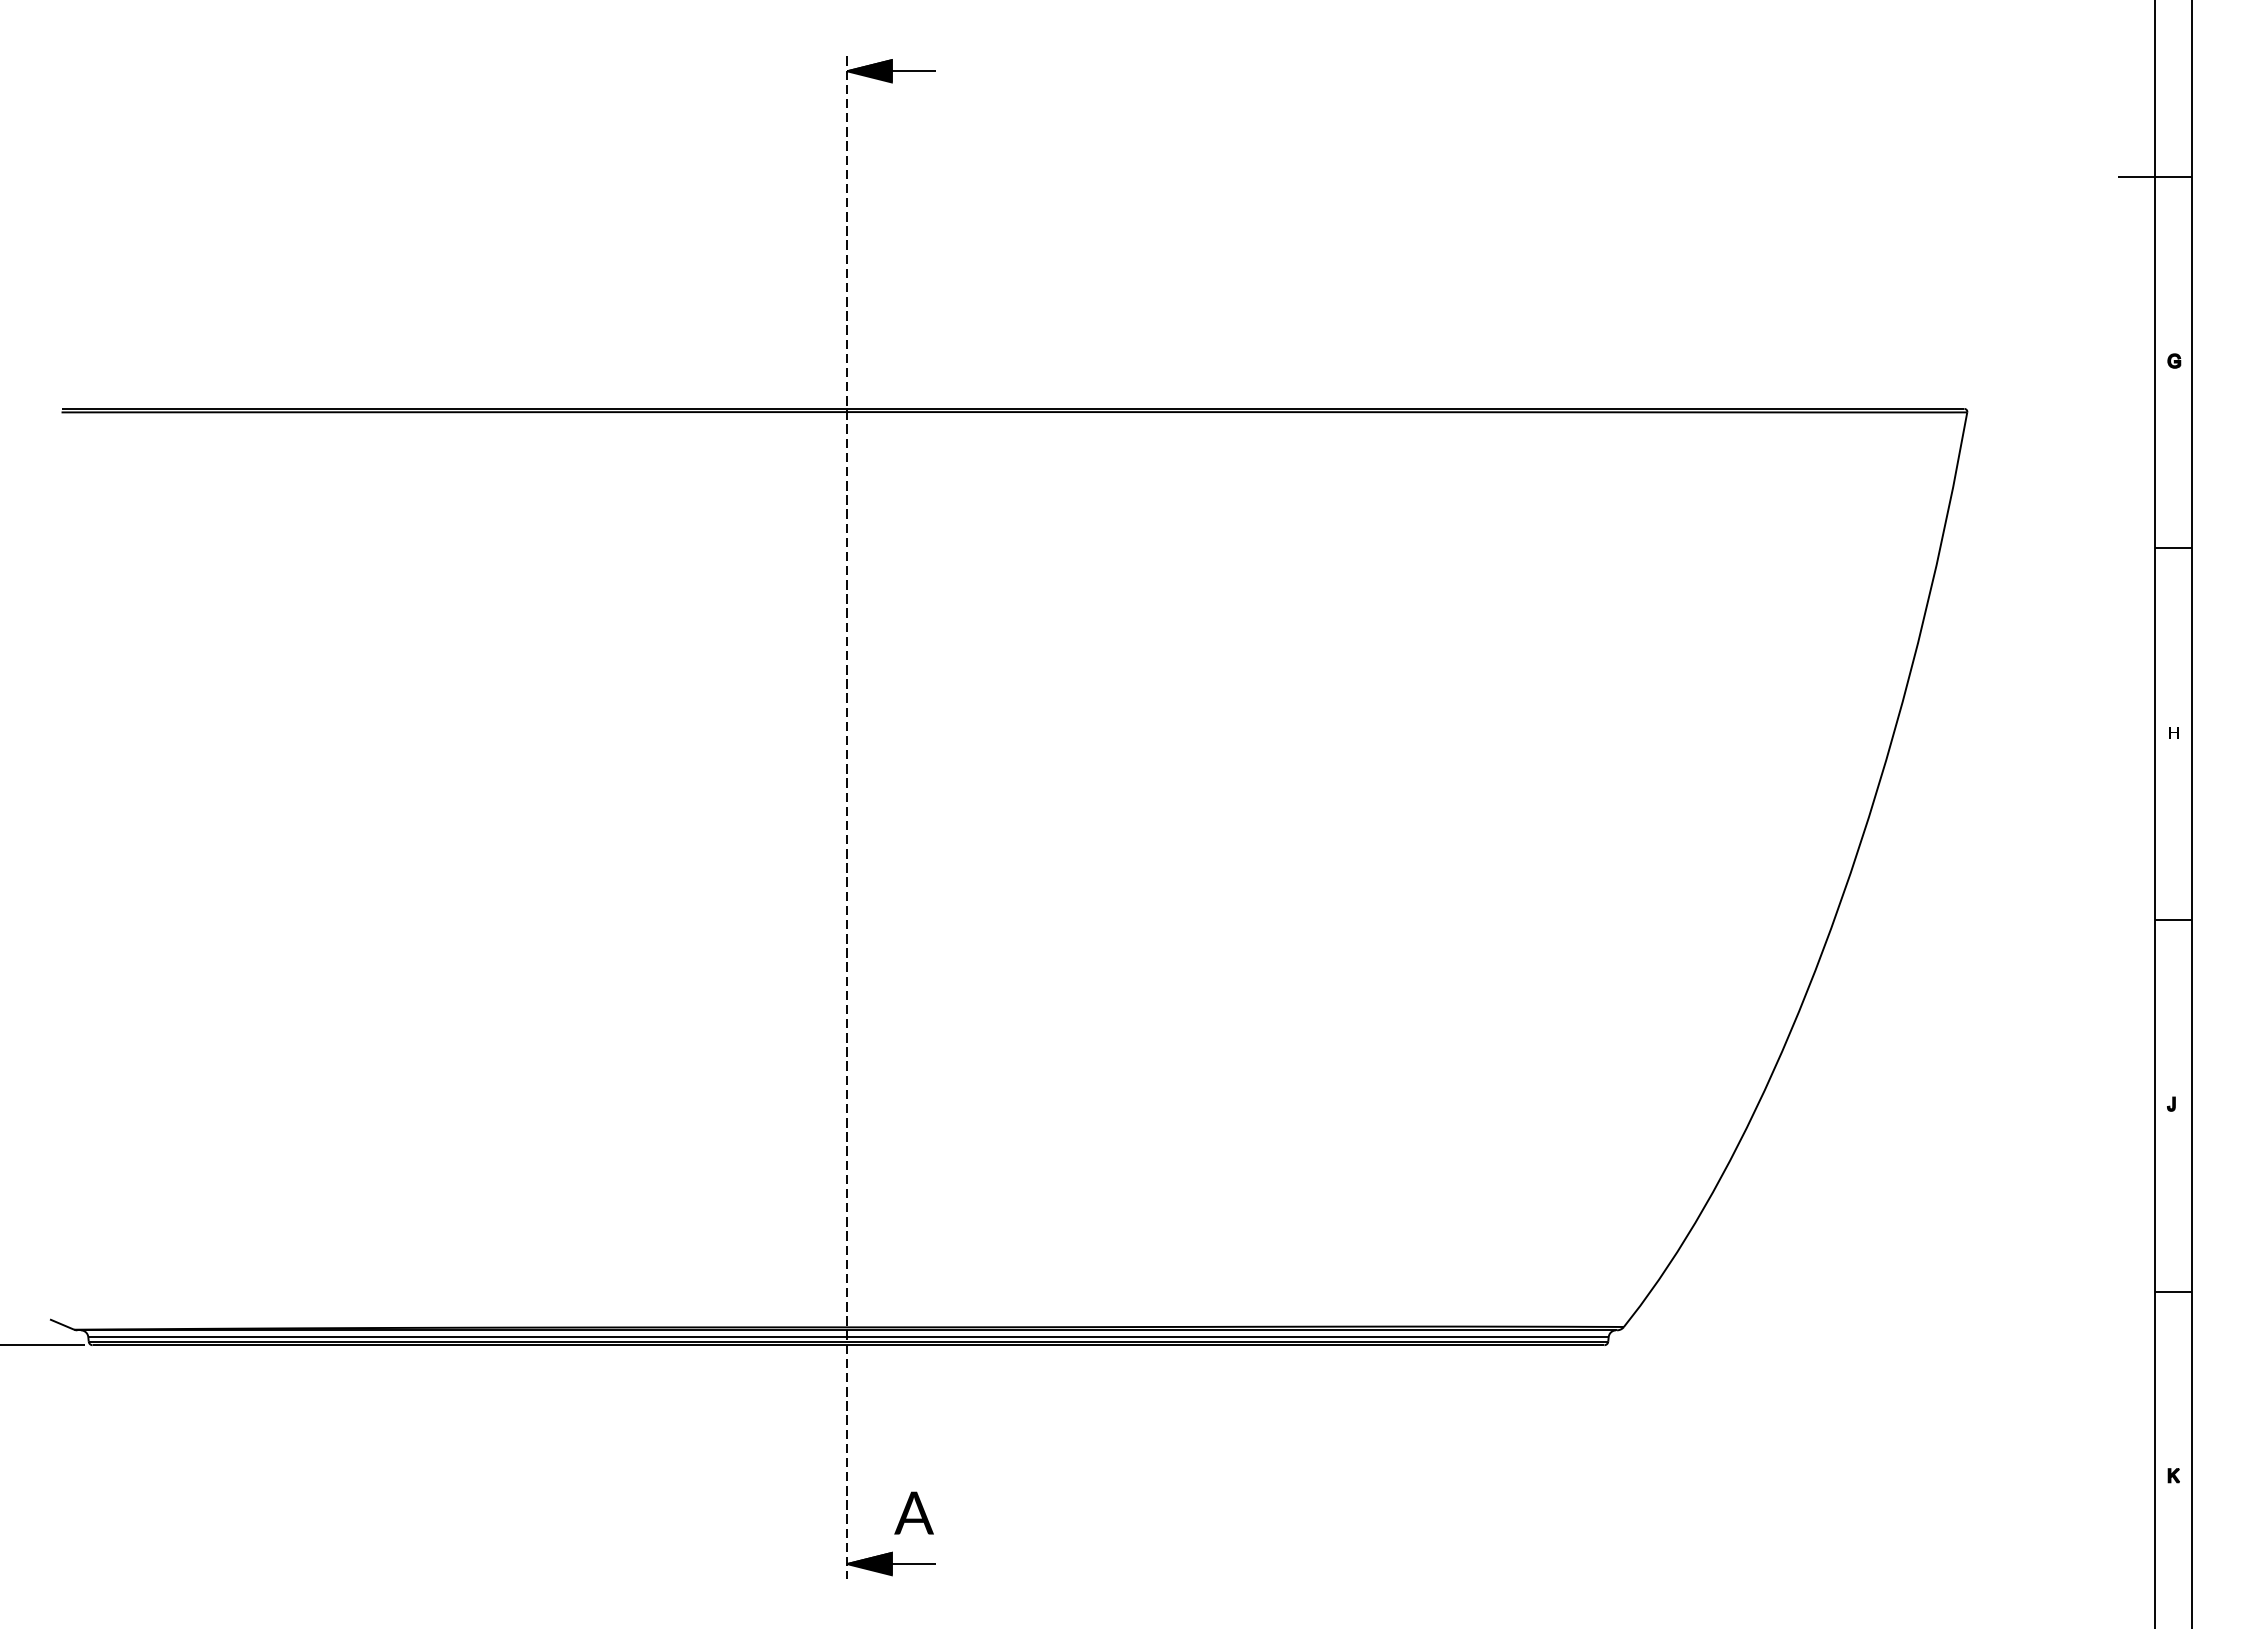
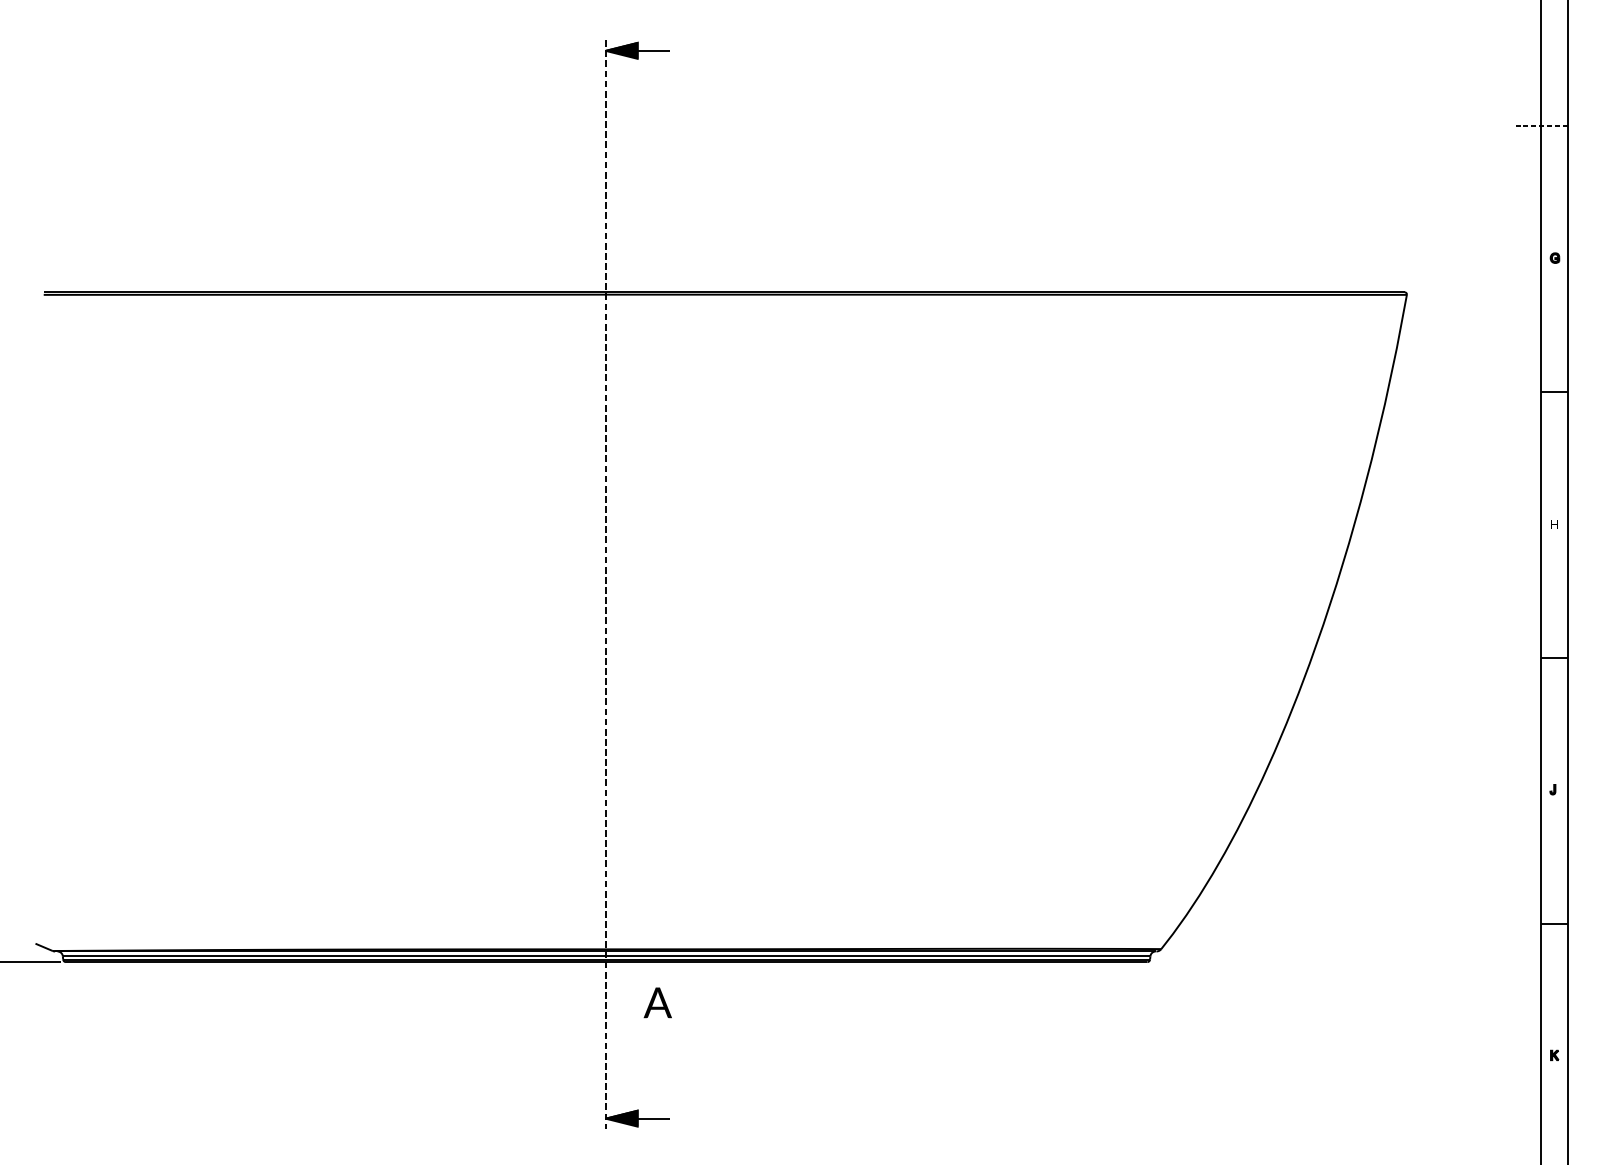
line: (2154, 176) -> (1540, 126), solid -> dashed
text: (913, 1512) -> (657, 1002), moved

